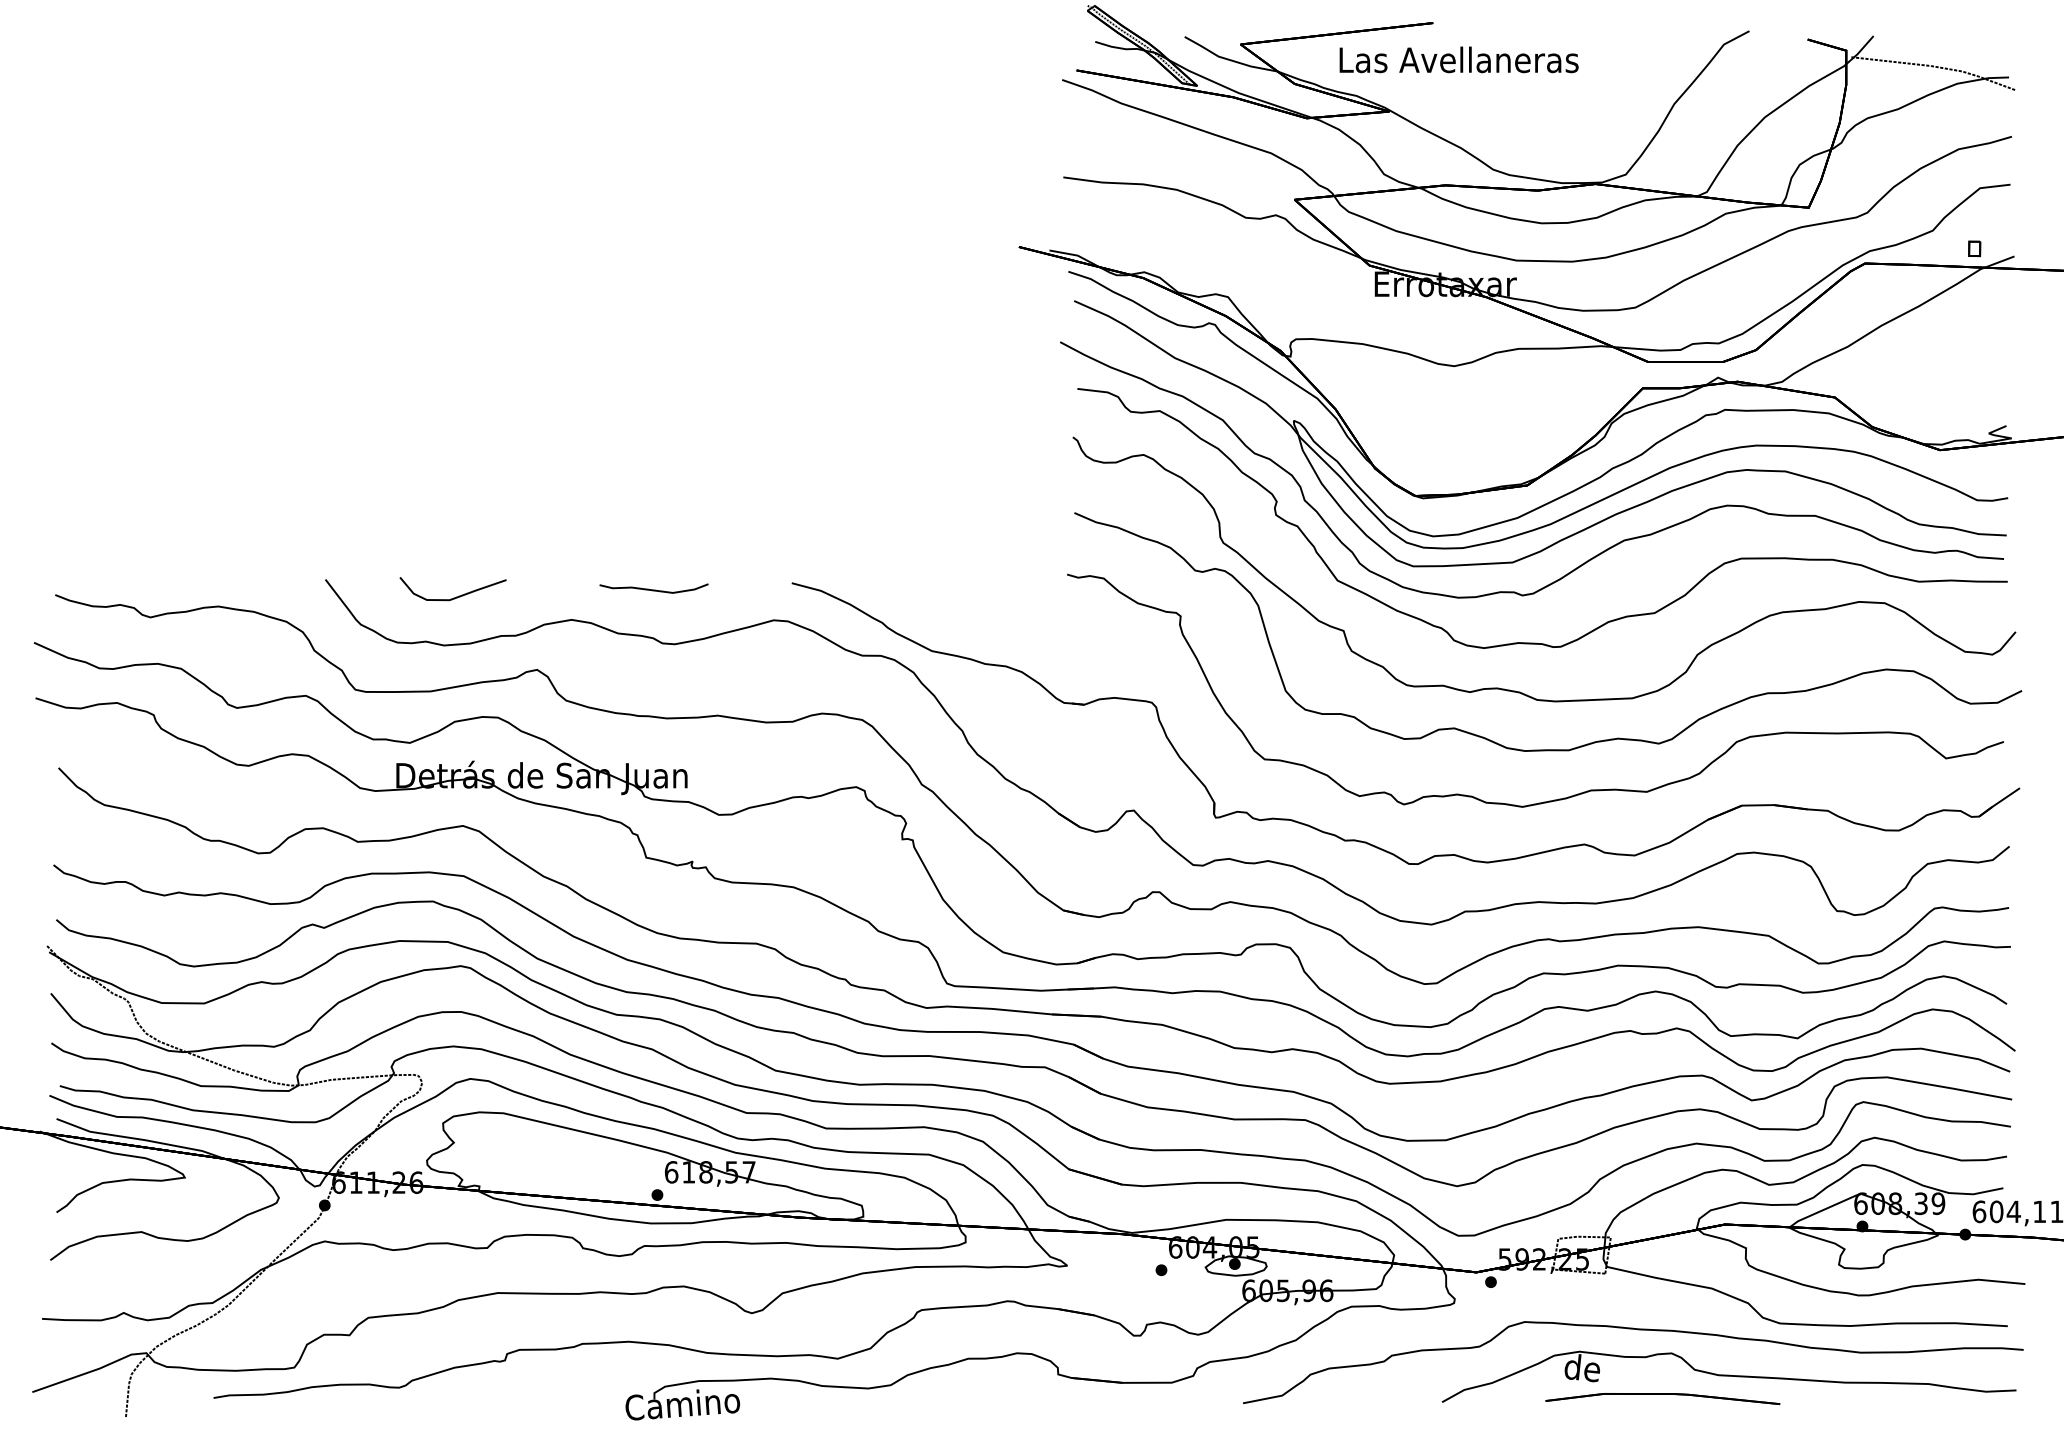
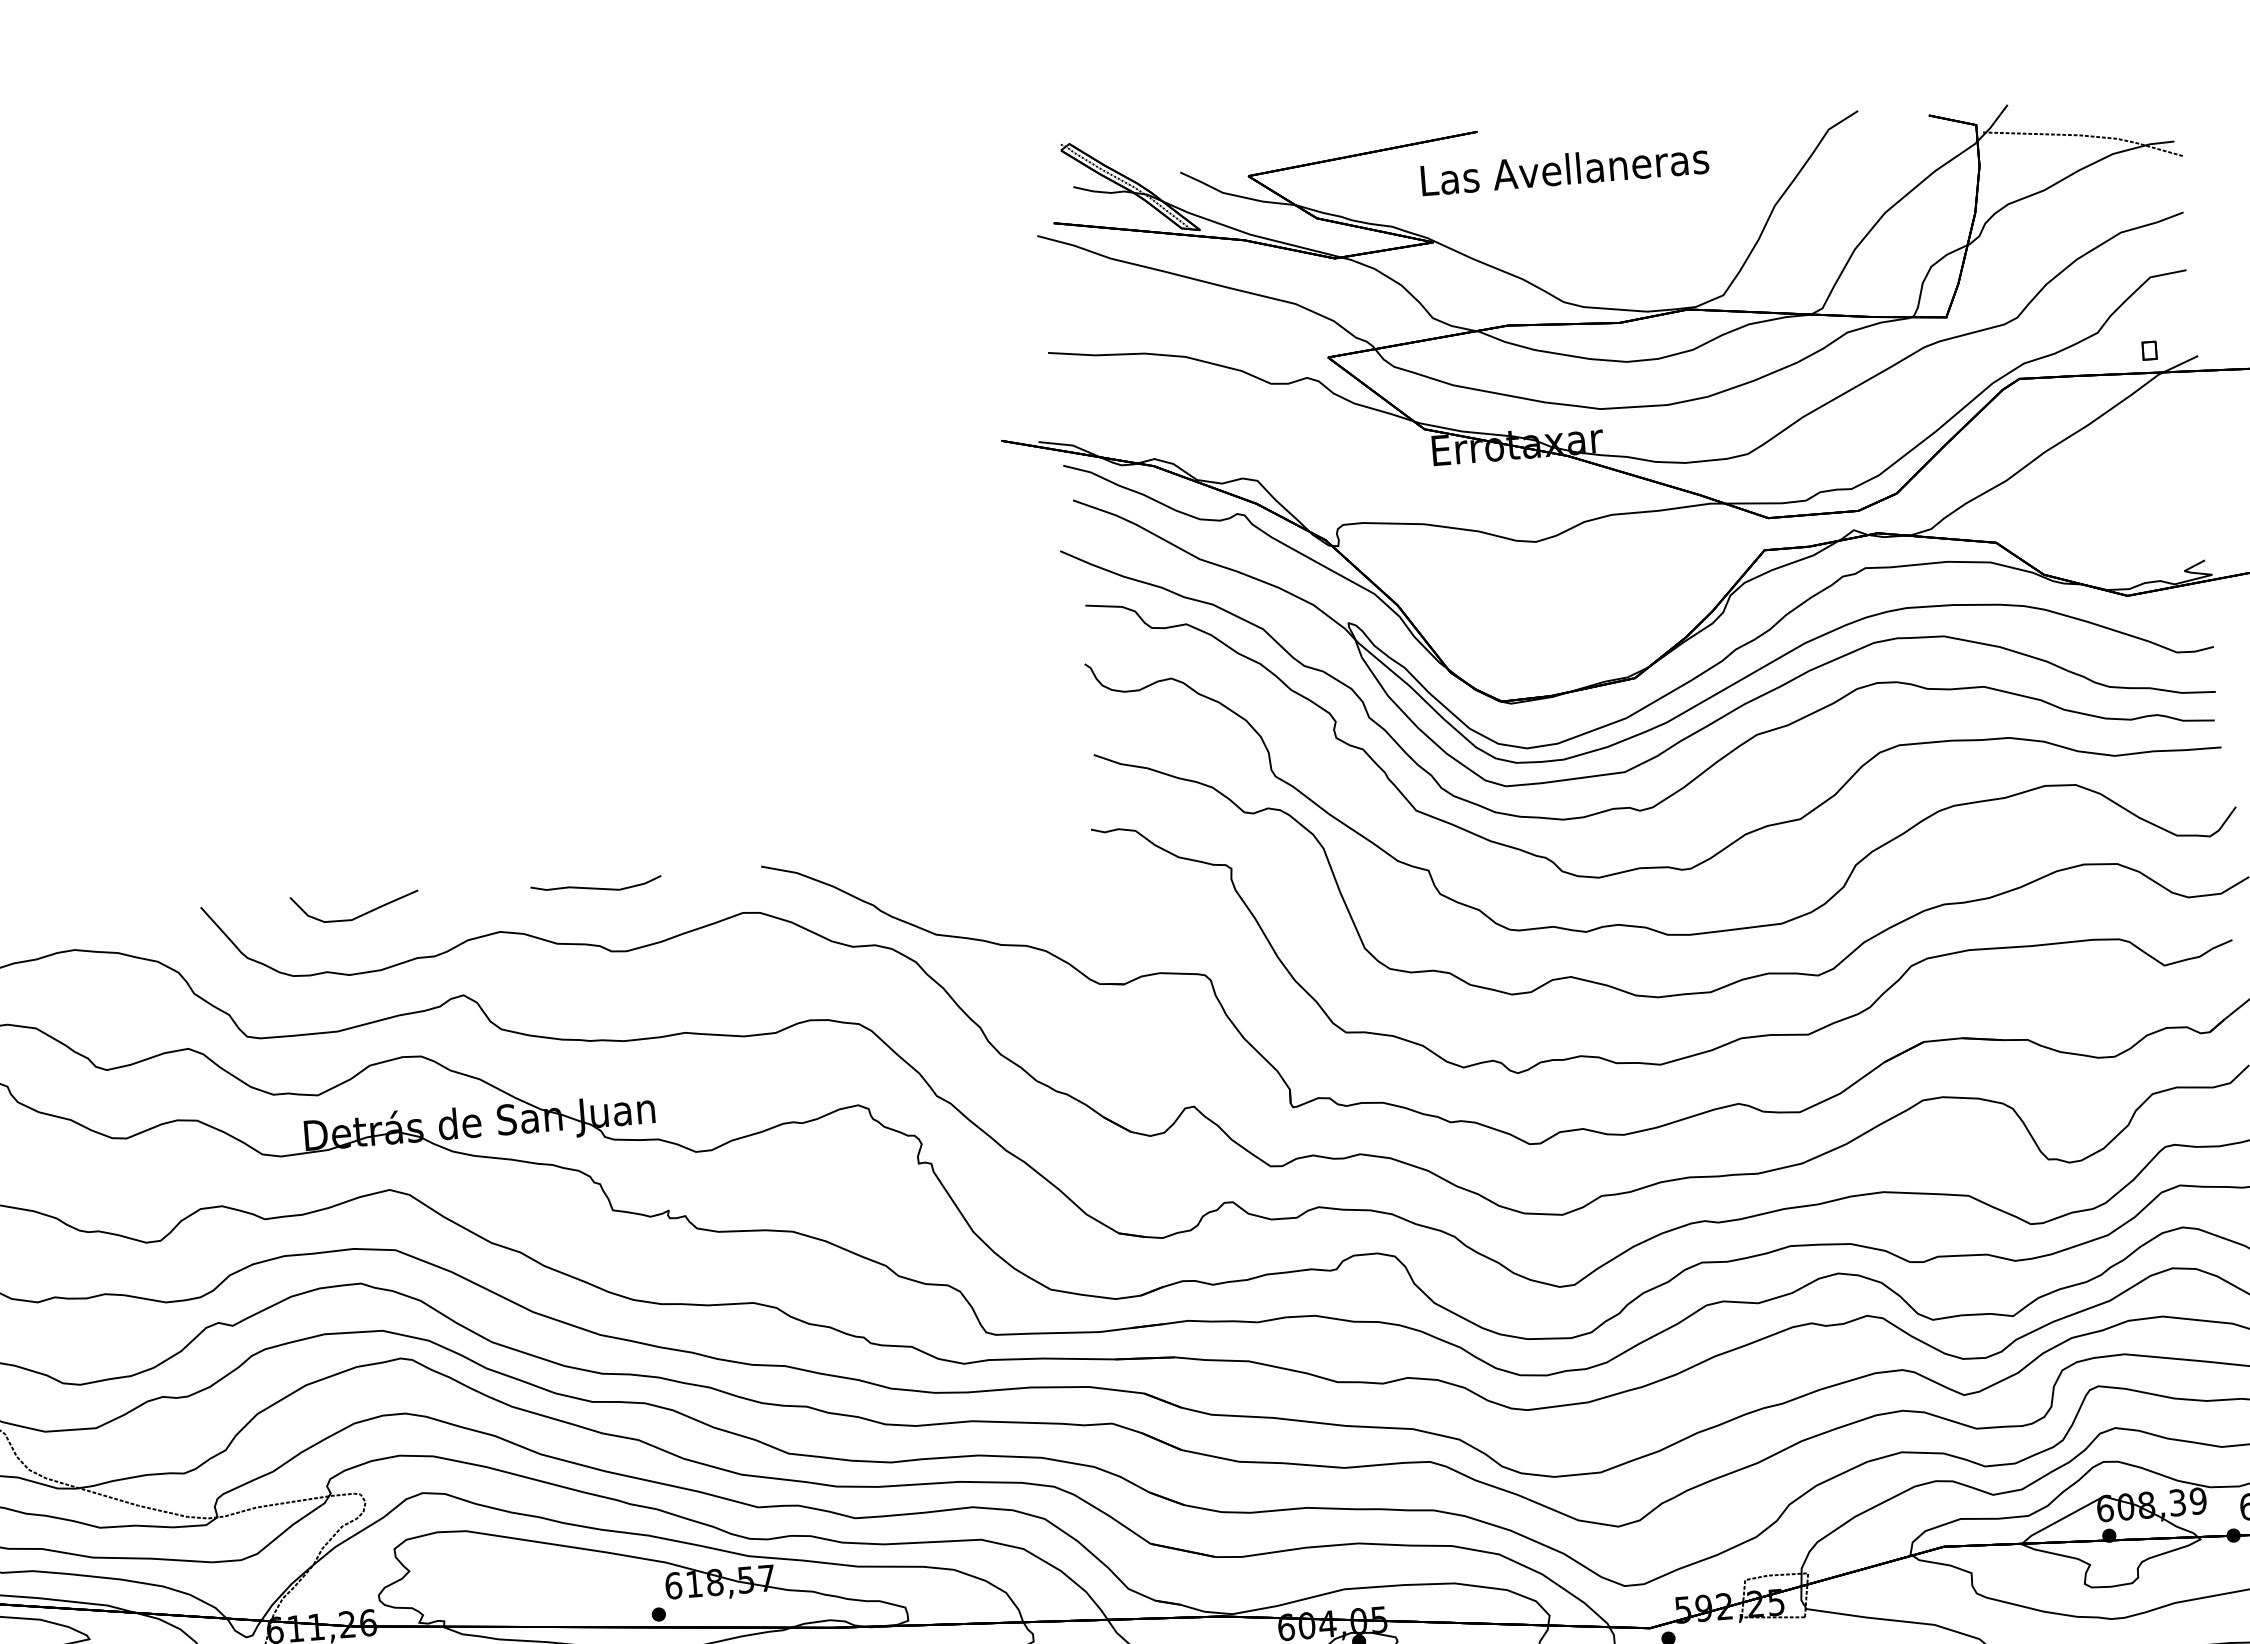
text: (1458, 59) -> (1564, 168), moved

